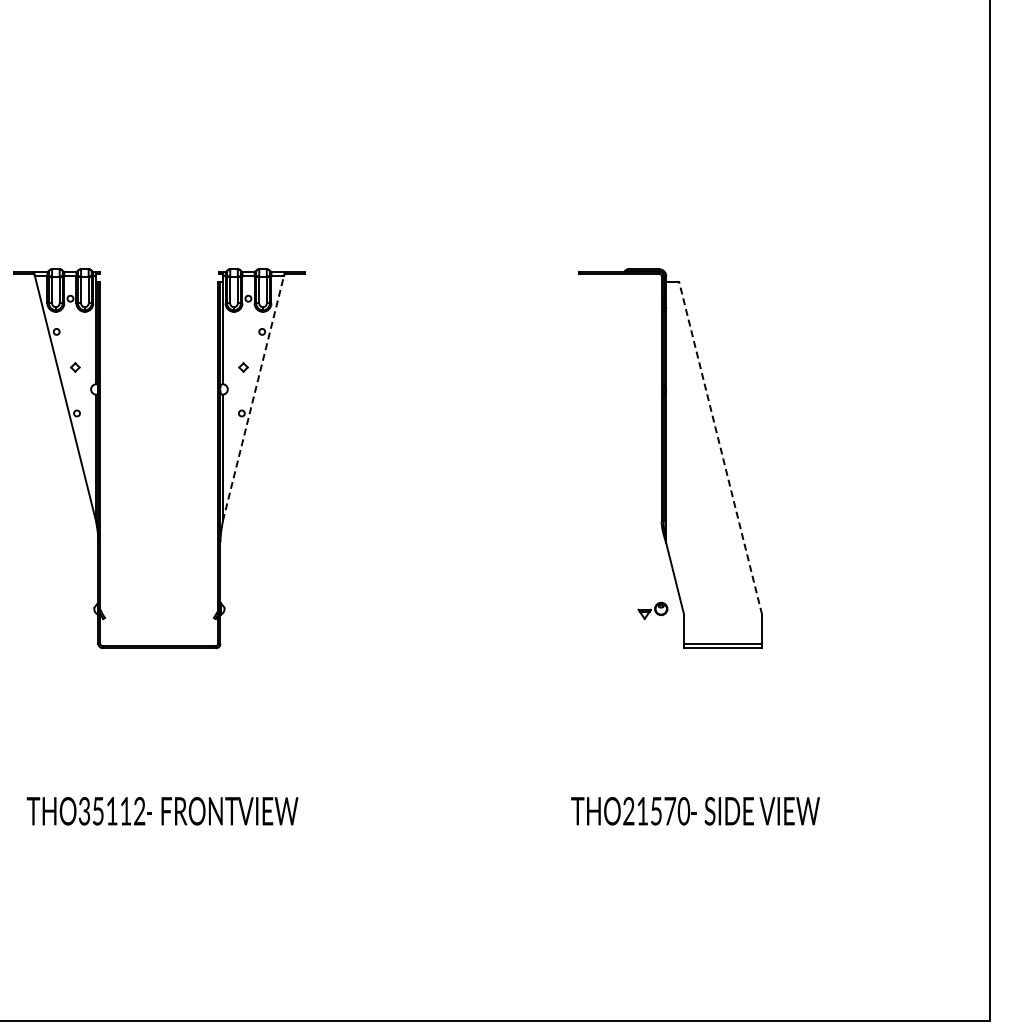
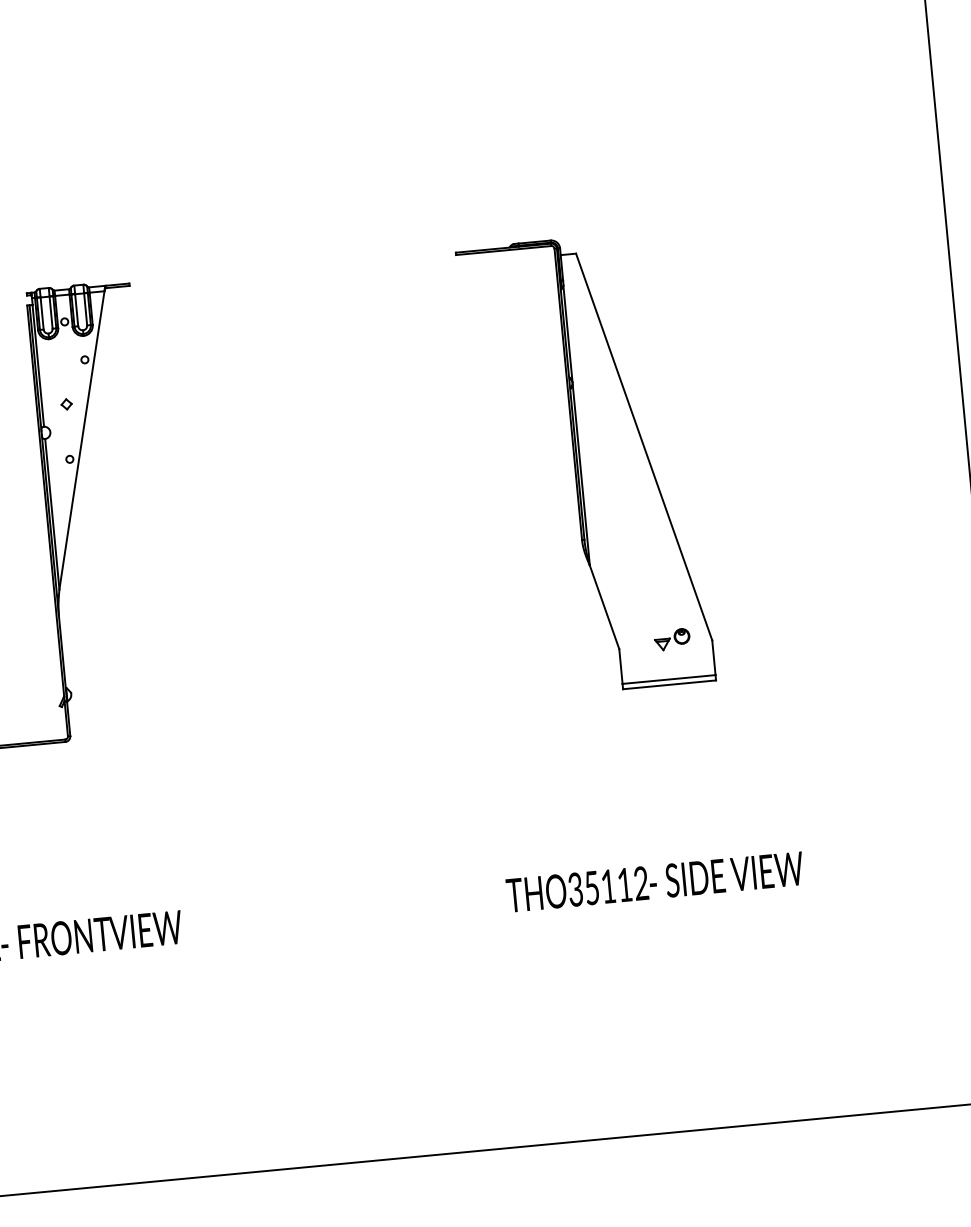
line: (253, 398) -> (82, 440), dashed -> solid
line: (720, 447) -> (643, 445), dashed -> solid
part: (652, 610) -> (671, 639), moved
text: (656, 811) -> (608, 886), THO21570 -> THO35112

